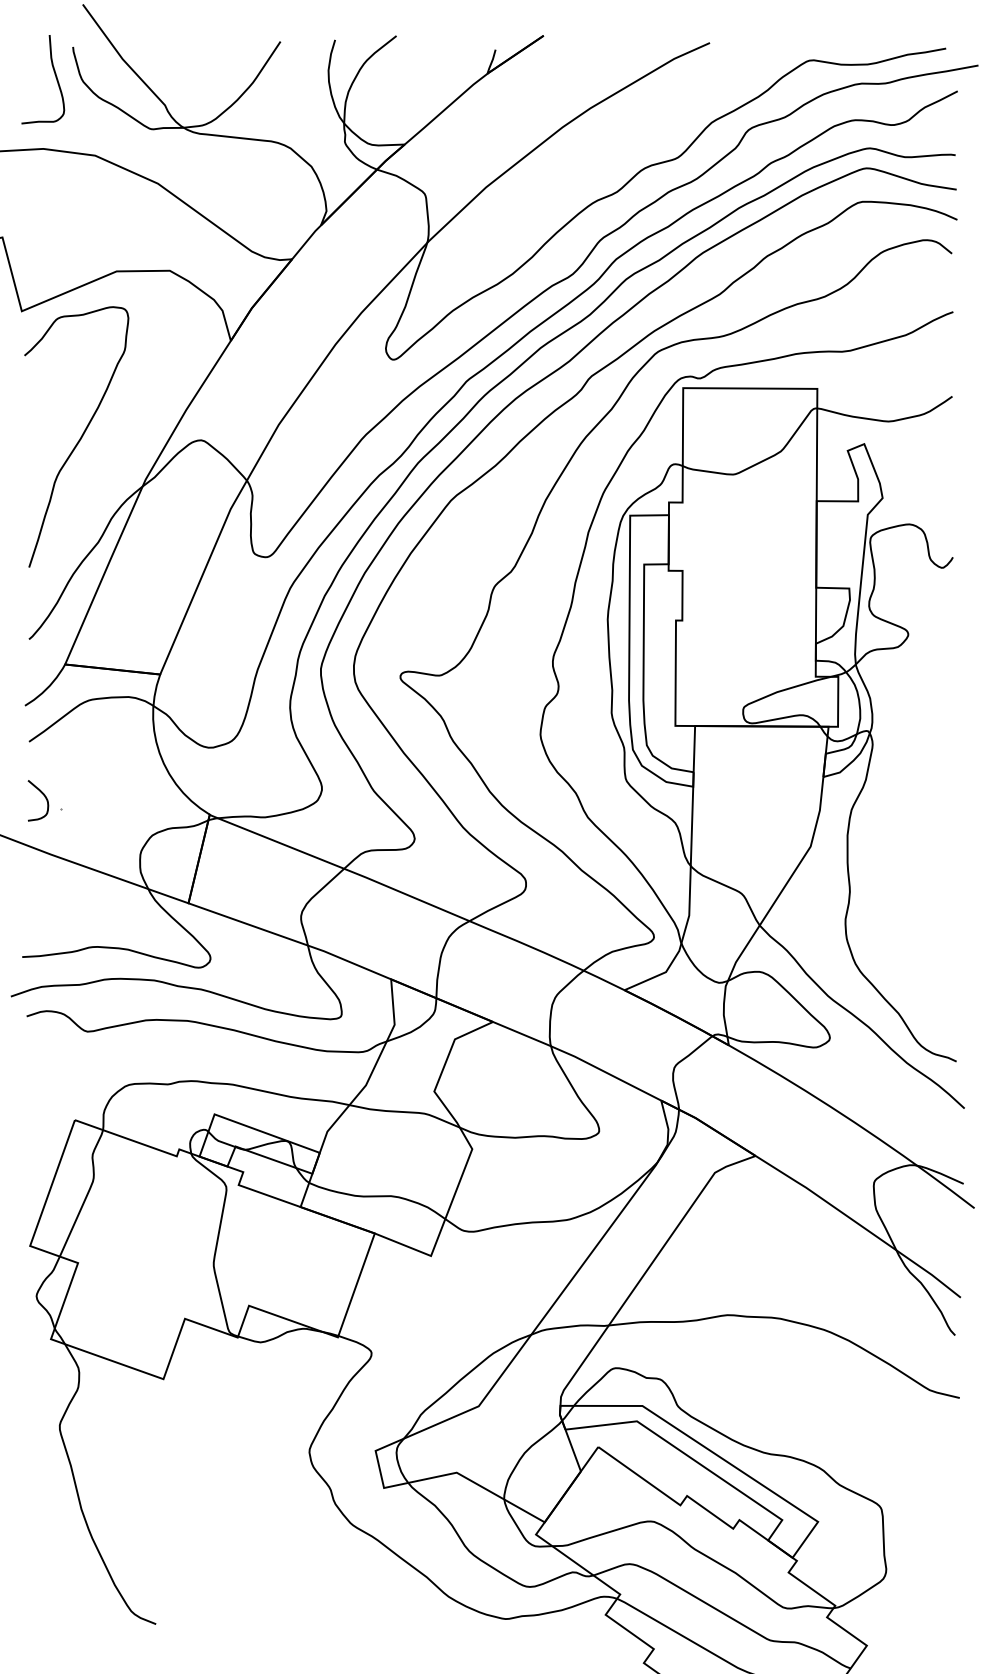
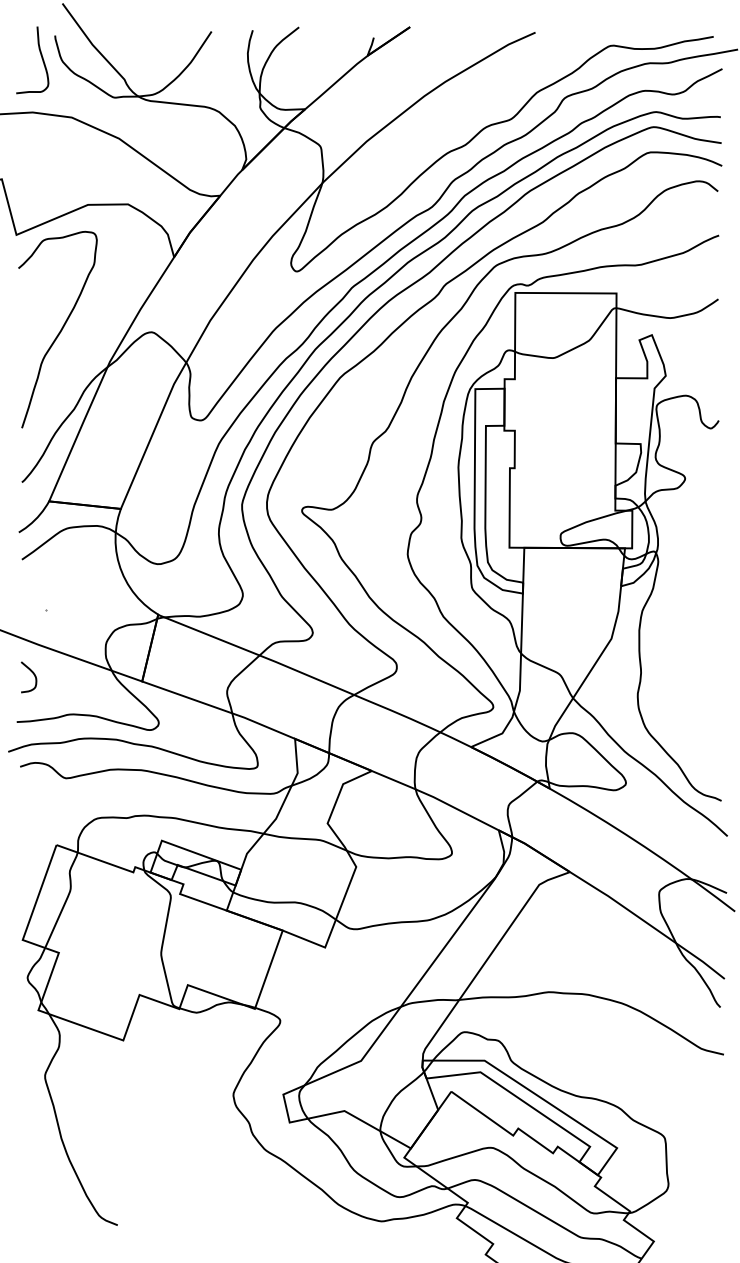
curve: (44, 797) -> (33, 674), moved

